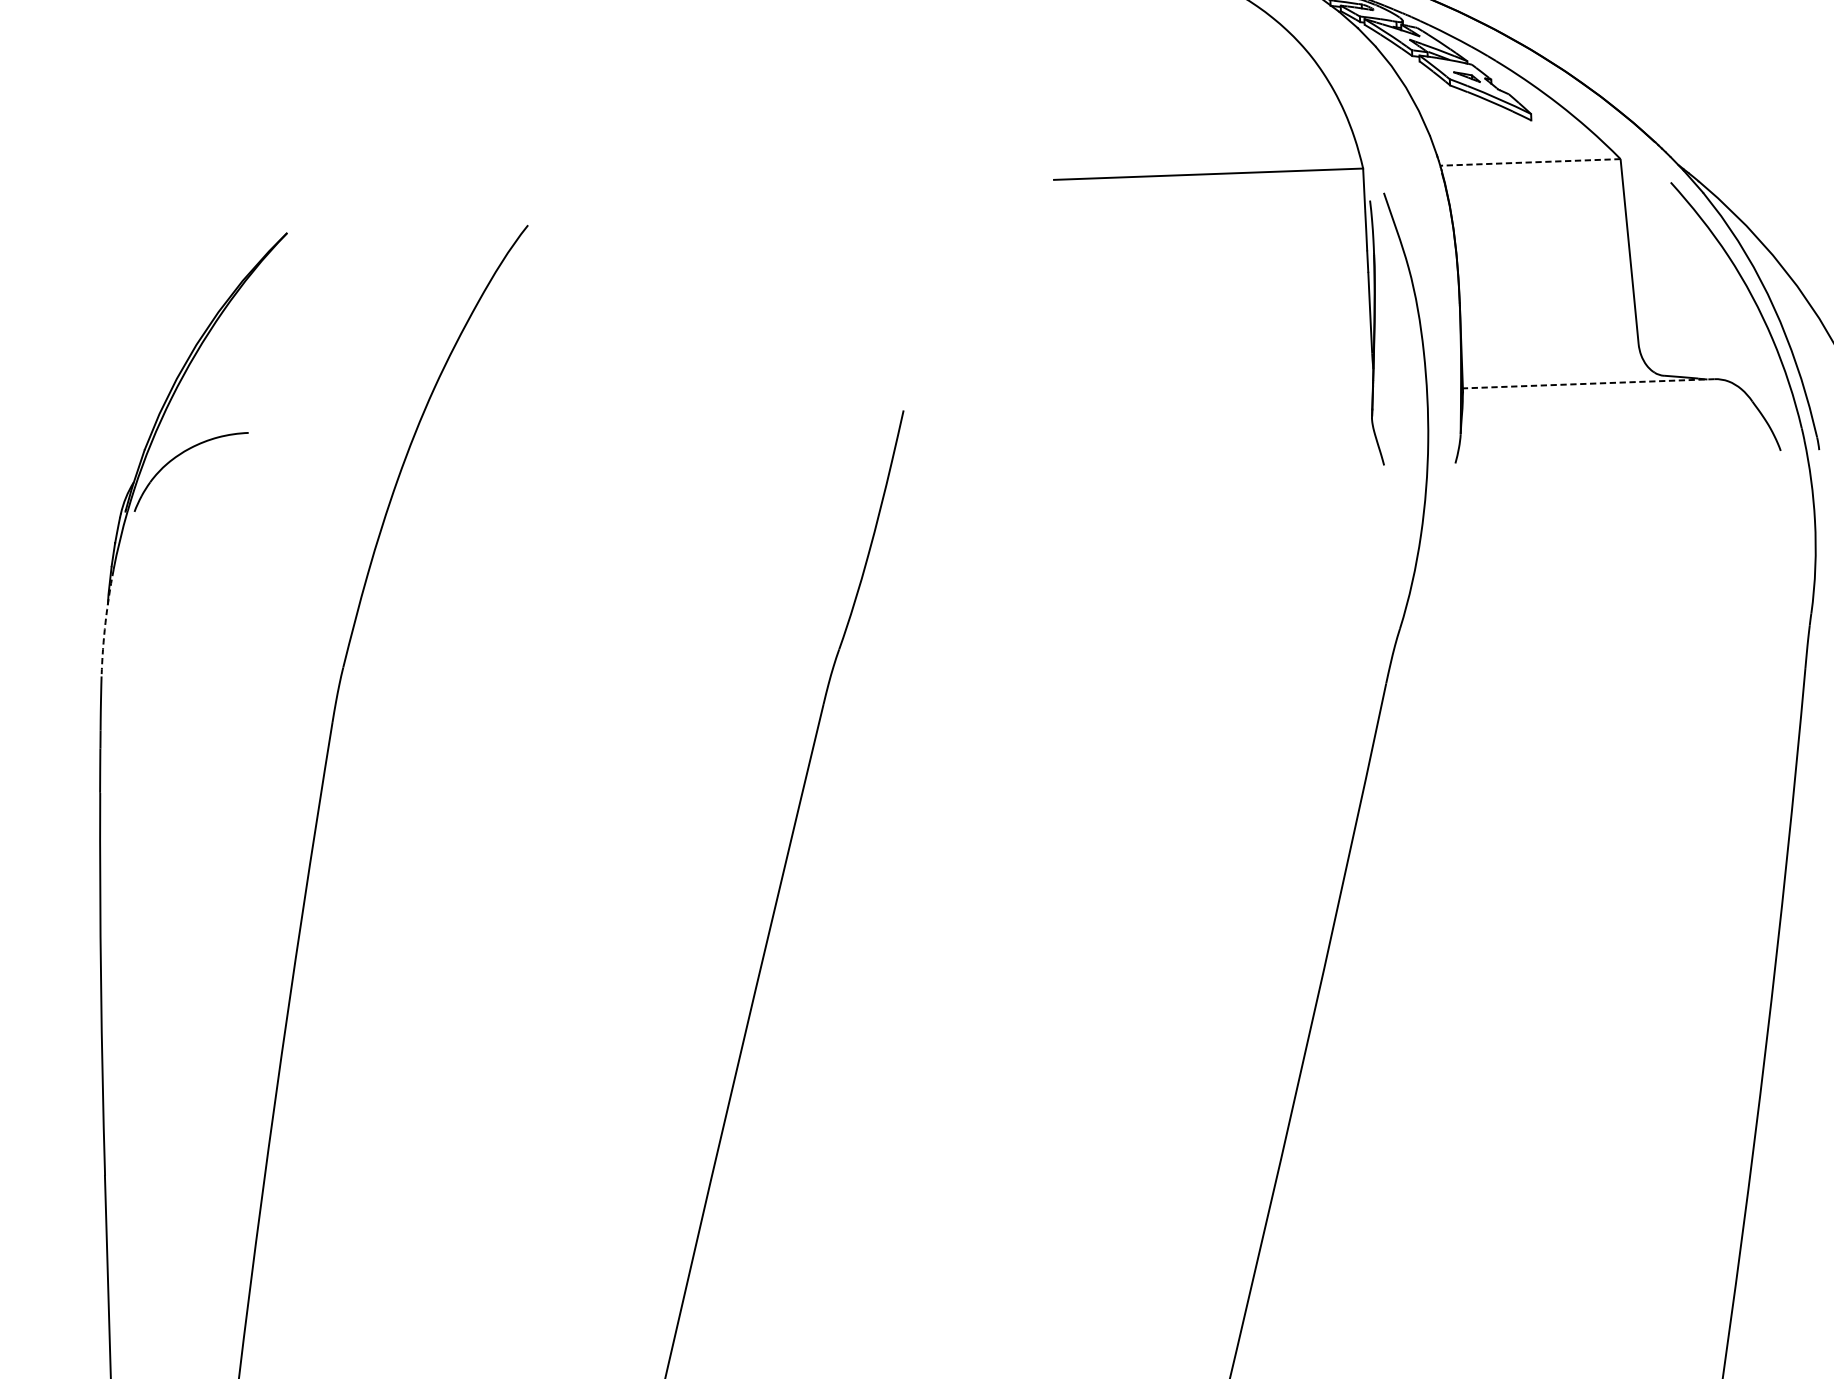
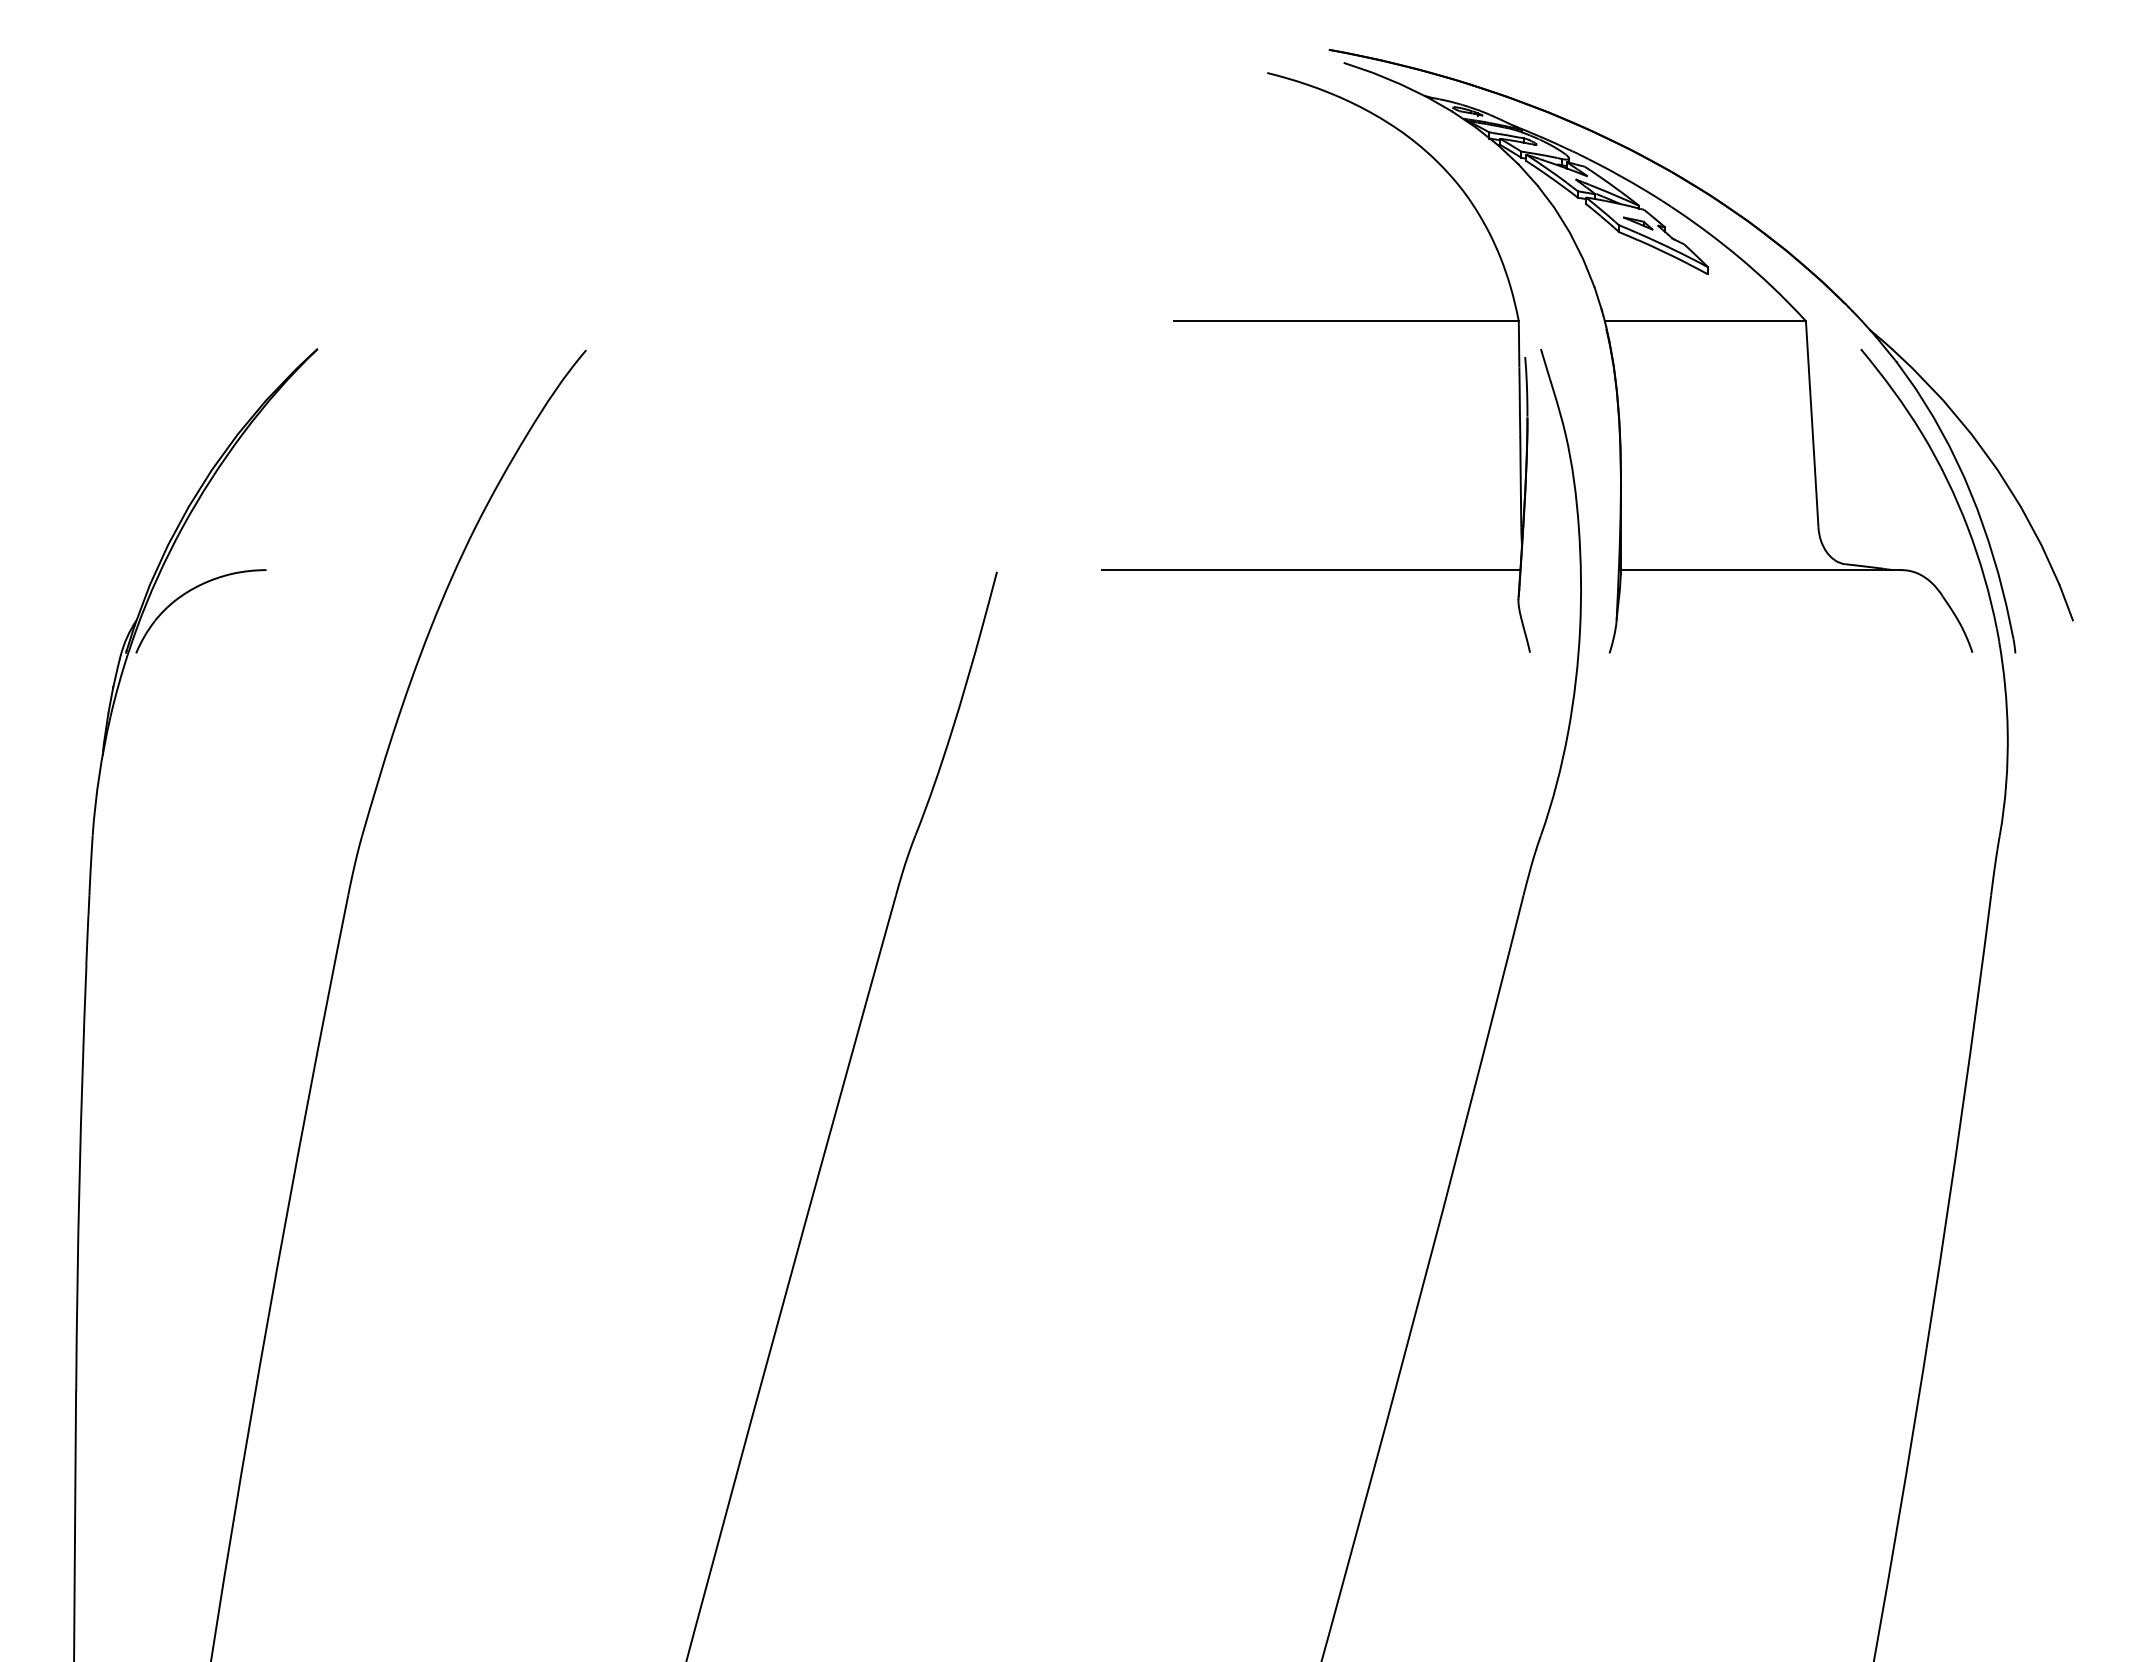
line: (1530, 162) -> (1705, 321), dashed -> solid
line: (1588, 384) -> (1760, 570), dashed -> solid
line: (1185, 398) -> (1311, 570), added
arc: (105, 622) -> (99, 775), dashed -> solid

